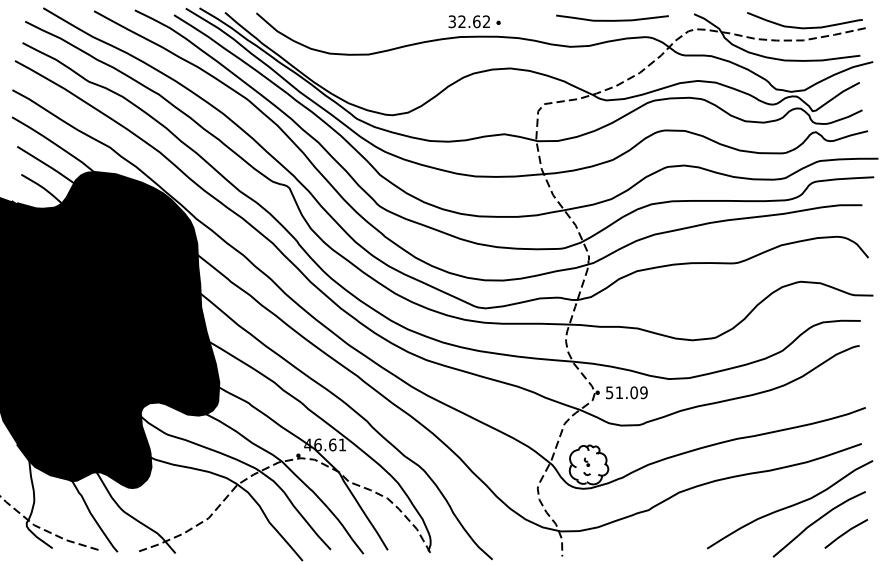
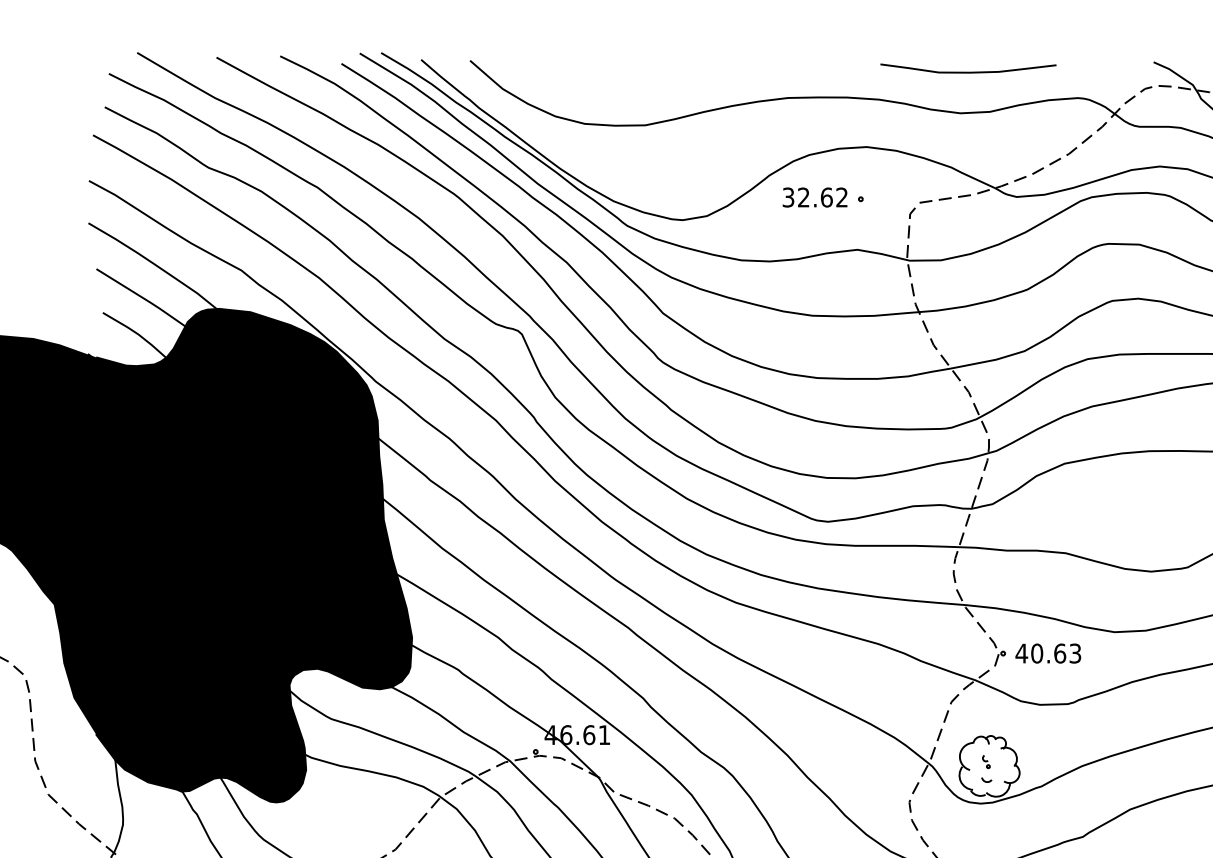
curve: (610, 19) -> (965, 70), moved
part: (474, 21) -> (823, 197), moved
text: (626, 392) -> (1048, 653), 51.09 -> 40.63

